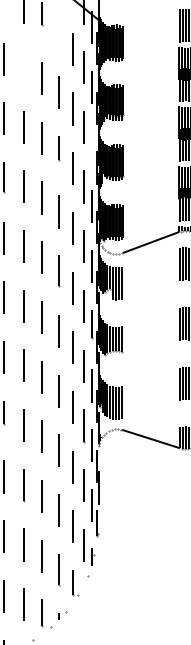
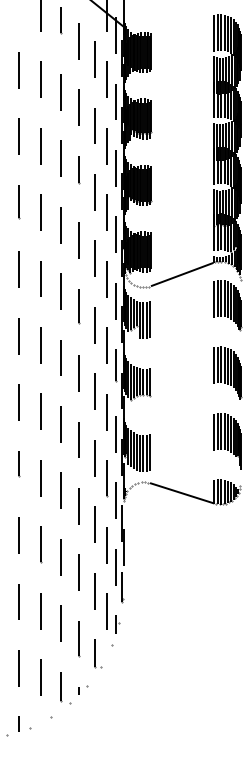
line: (58, 32) -> (79, 40), added
line: (24, 67) -> (41, 79), added
line: (92, 147) -> (116, 168), added

